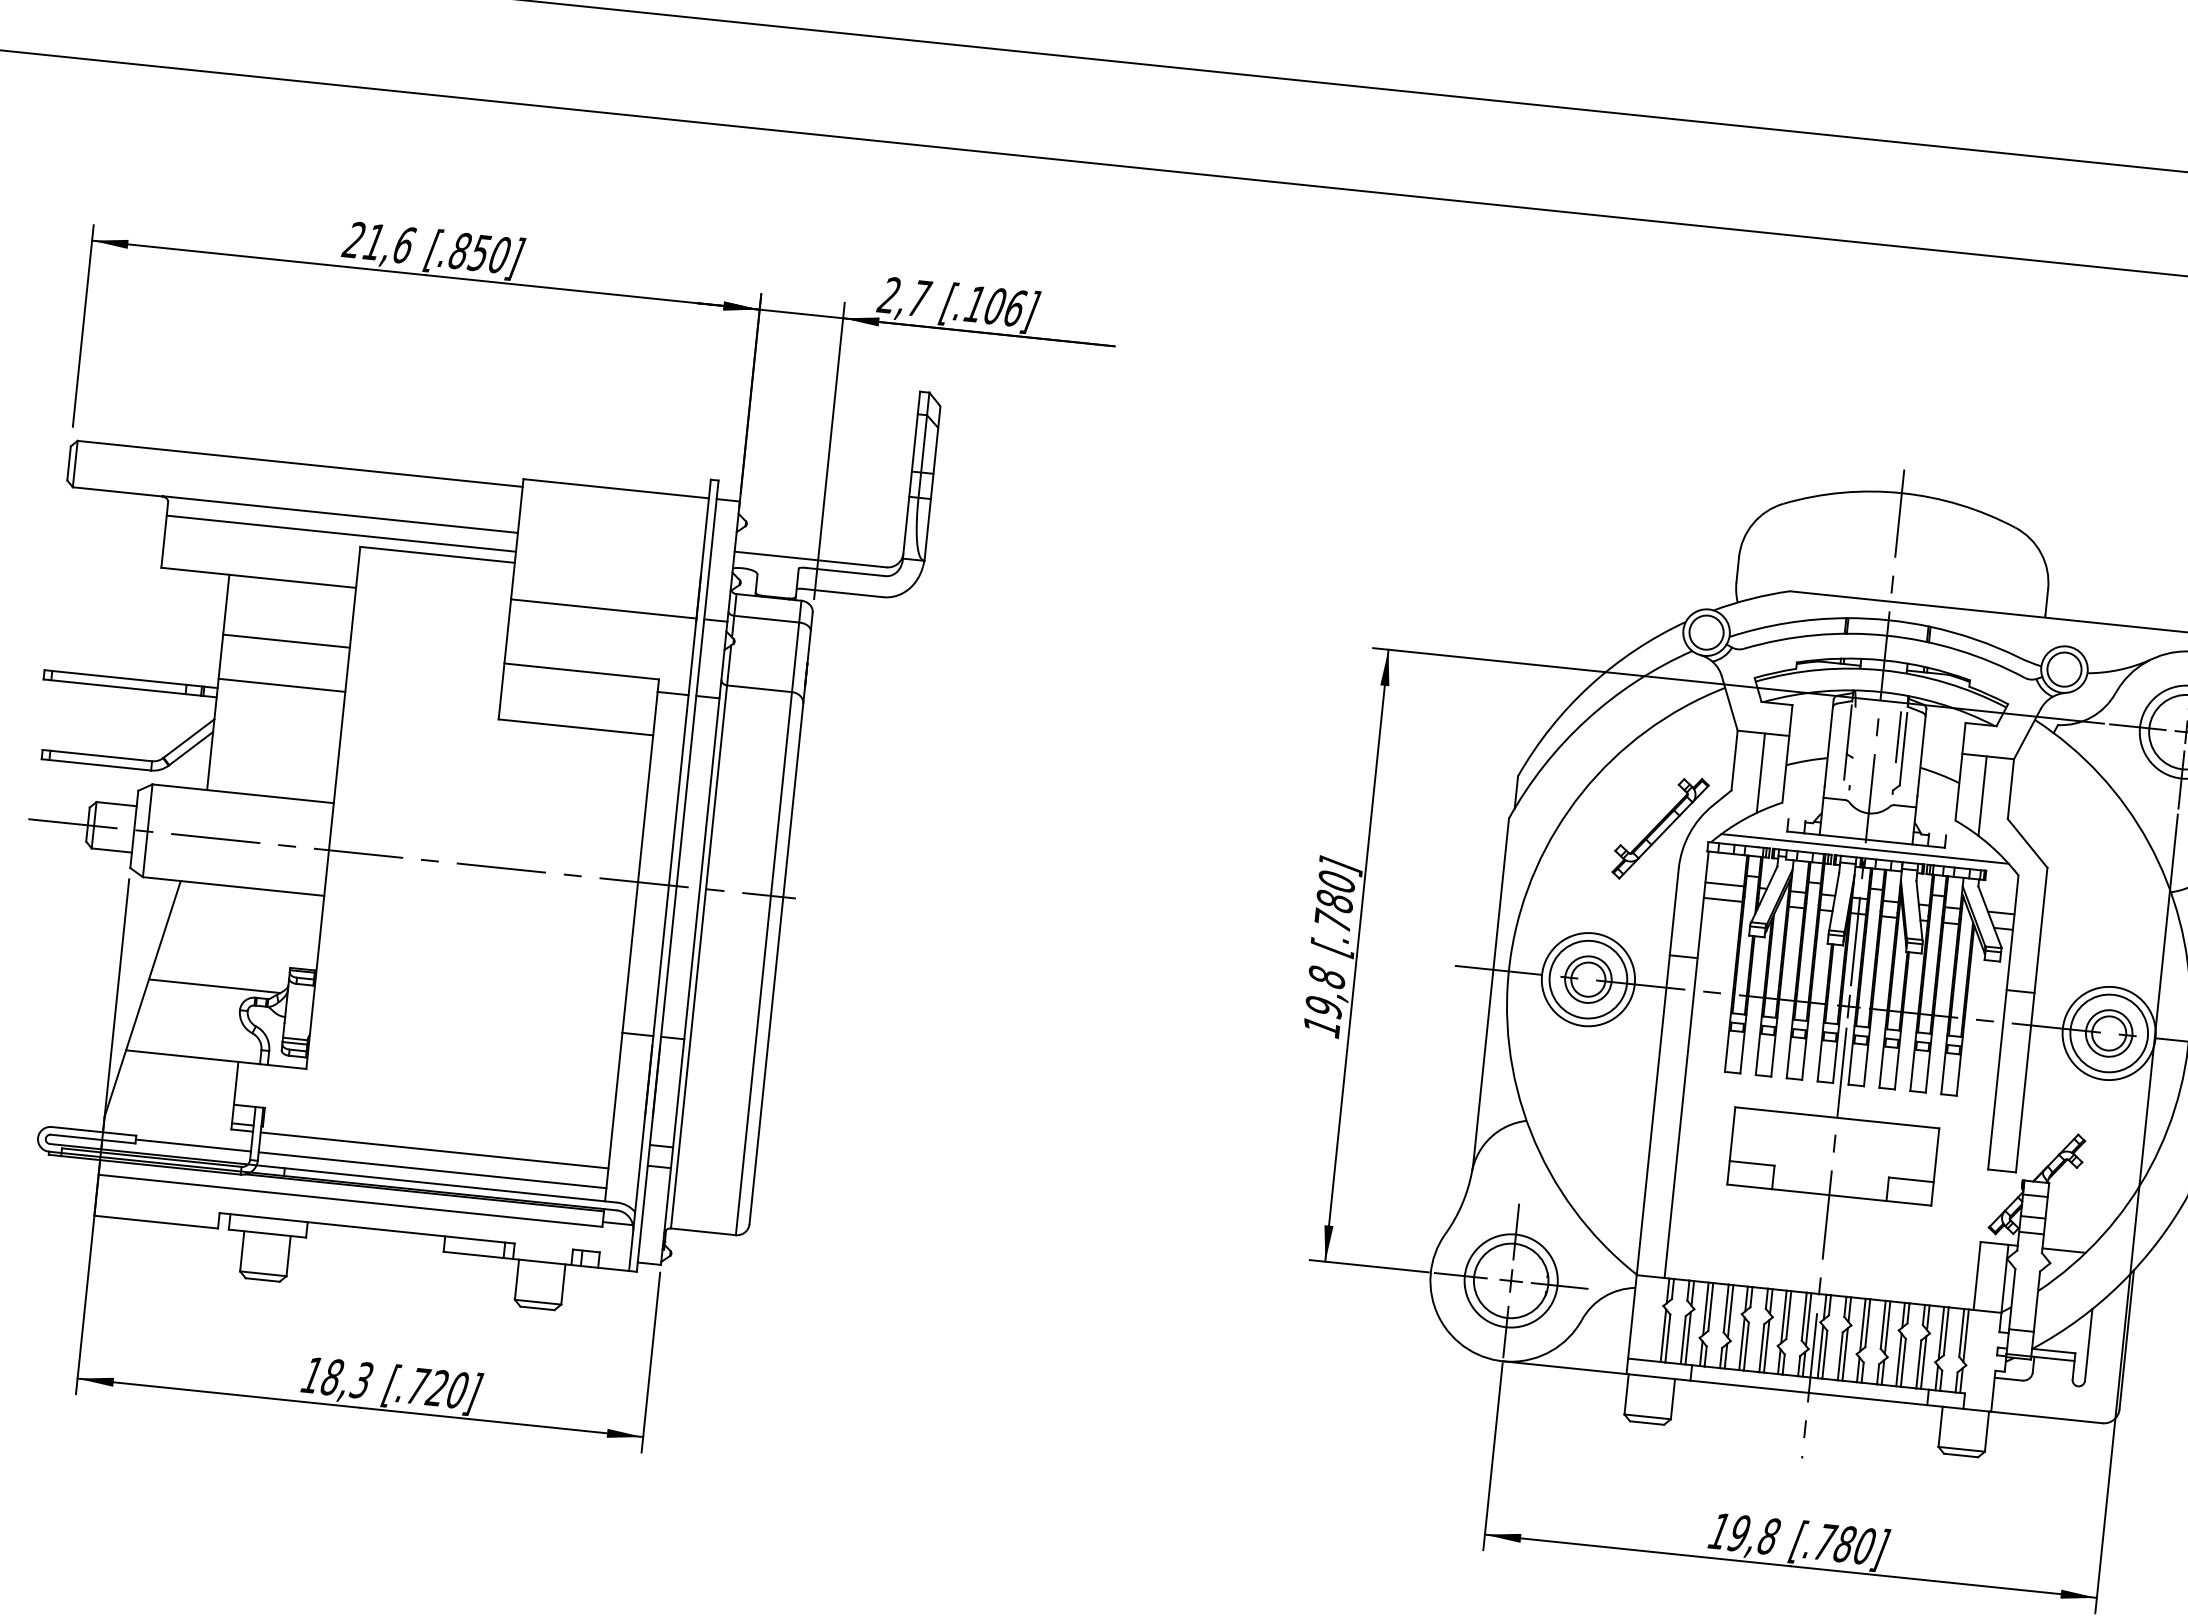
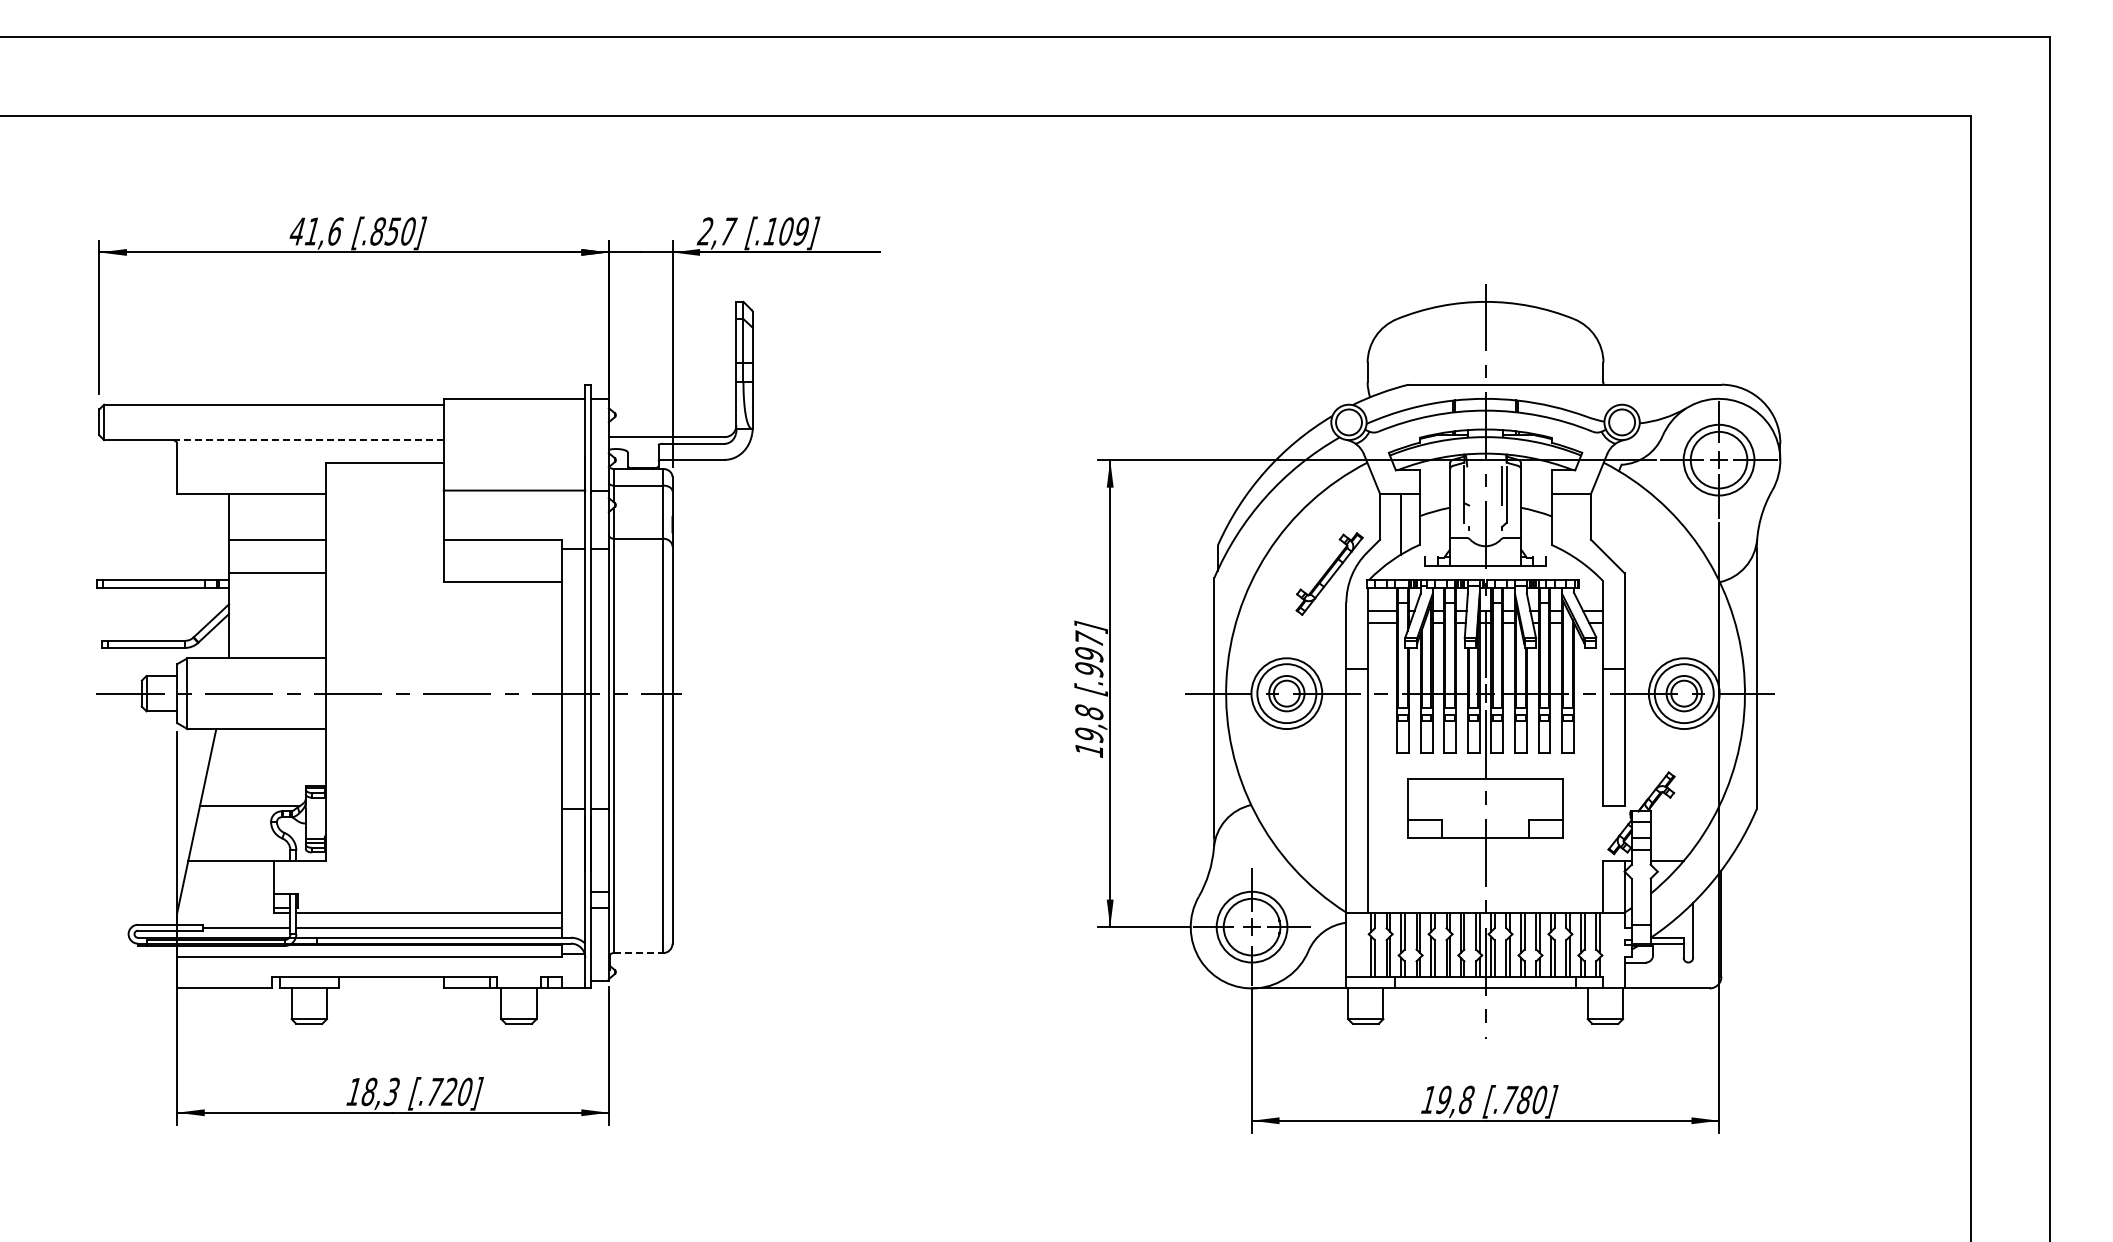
text: (353, 239) -> (296, 231), 21,6 -> 41,6
text: (1014, 308) -> (801, 231), [.106] -> [.109]
line: (340, 514) -> (308, 439), solid -> dashed
line: (341, 534) -> (310, 454), removed
line: (1983, 796) -> (1570, 524), removed
line: (1864, 849) -> (1485, 573), removed
text: (1335, 900) -> (1089, 653), [.780] -> [.997]
line: (703, 1232) -> (638, 953), solid -> dashed

